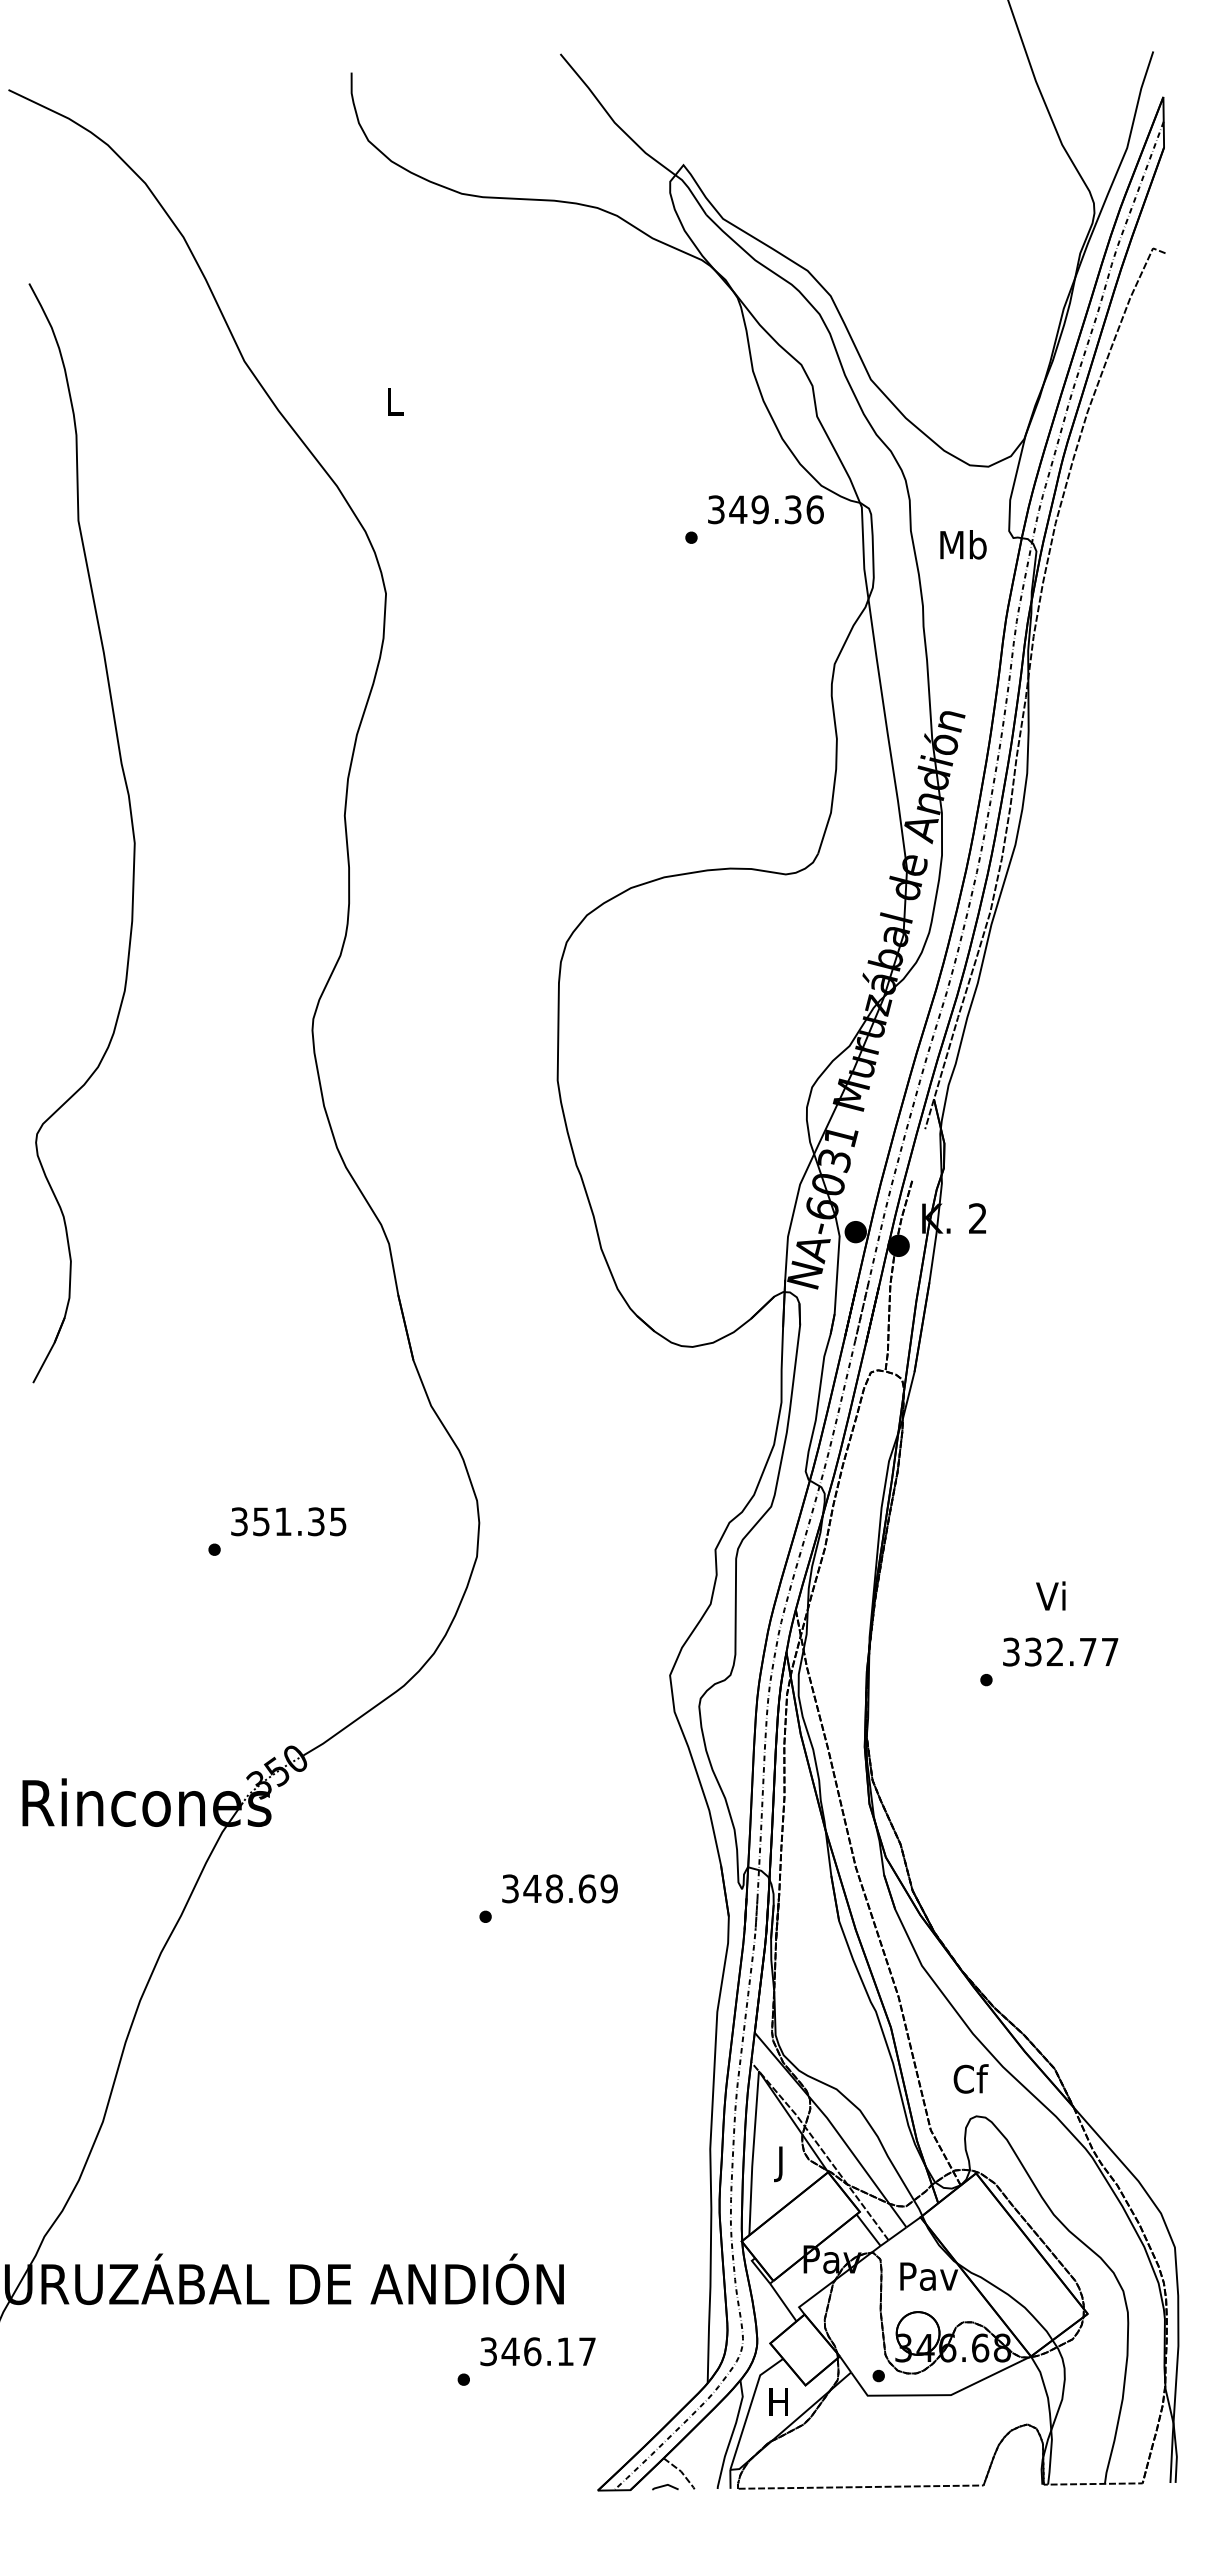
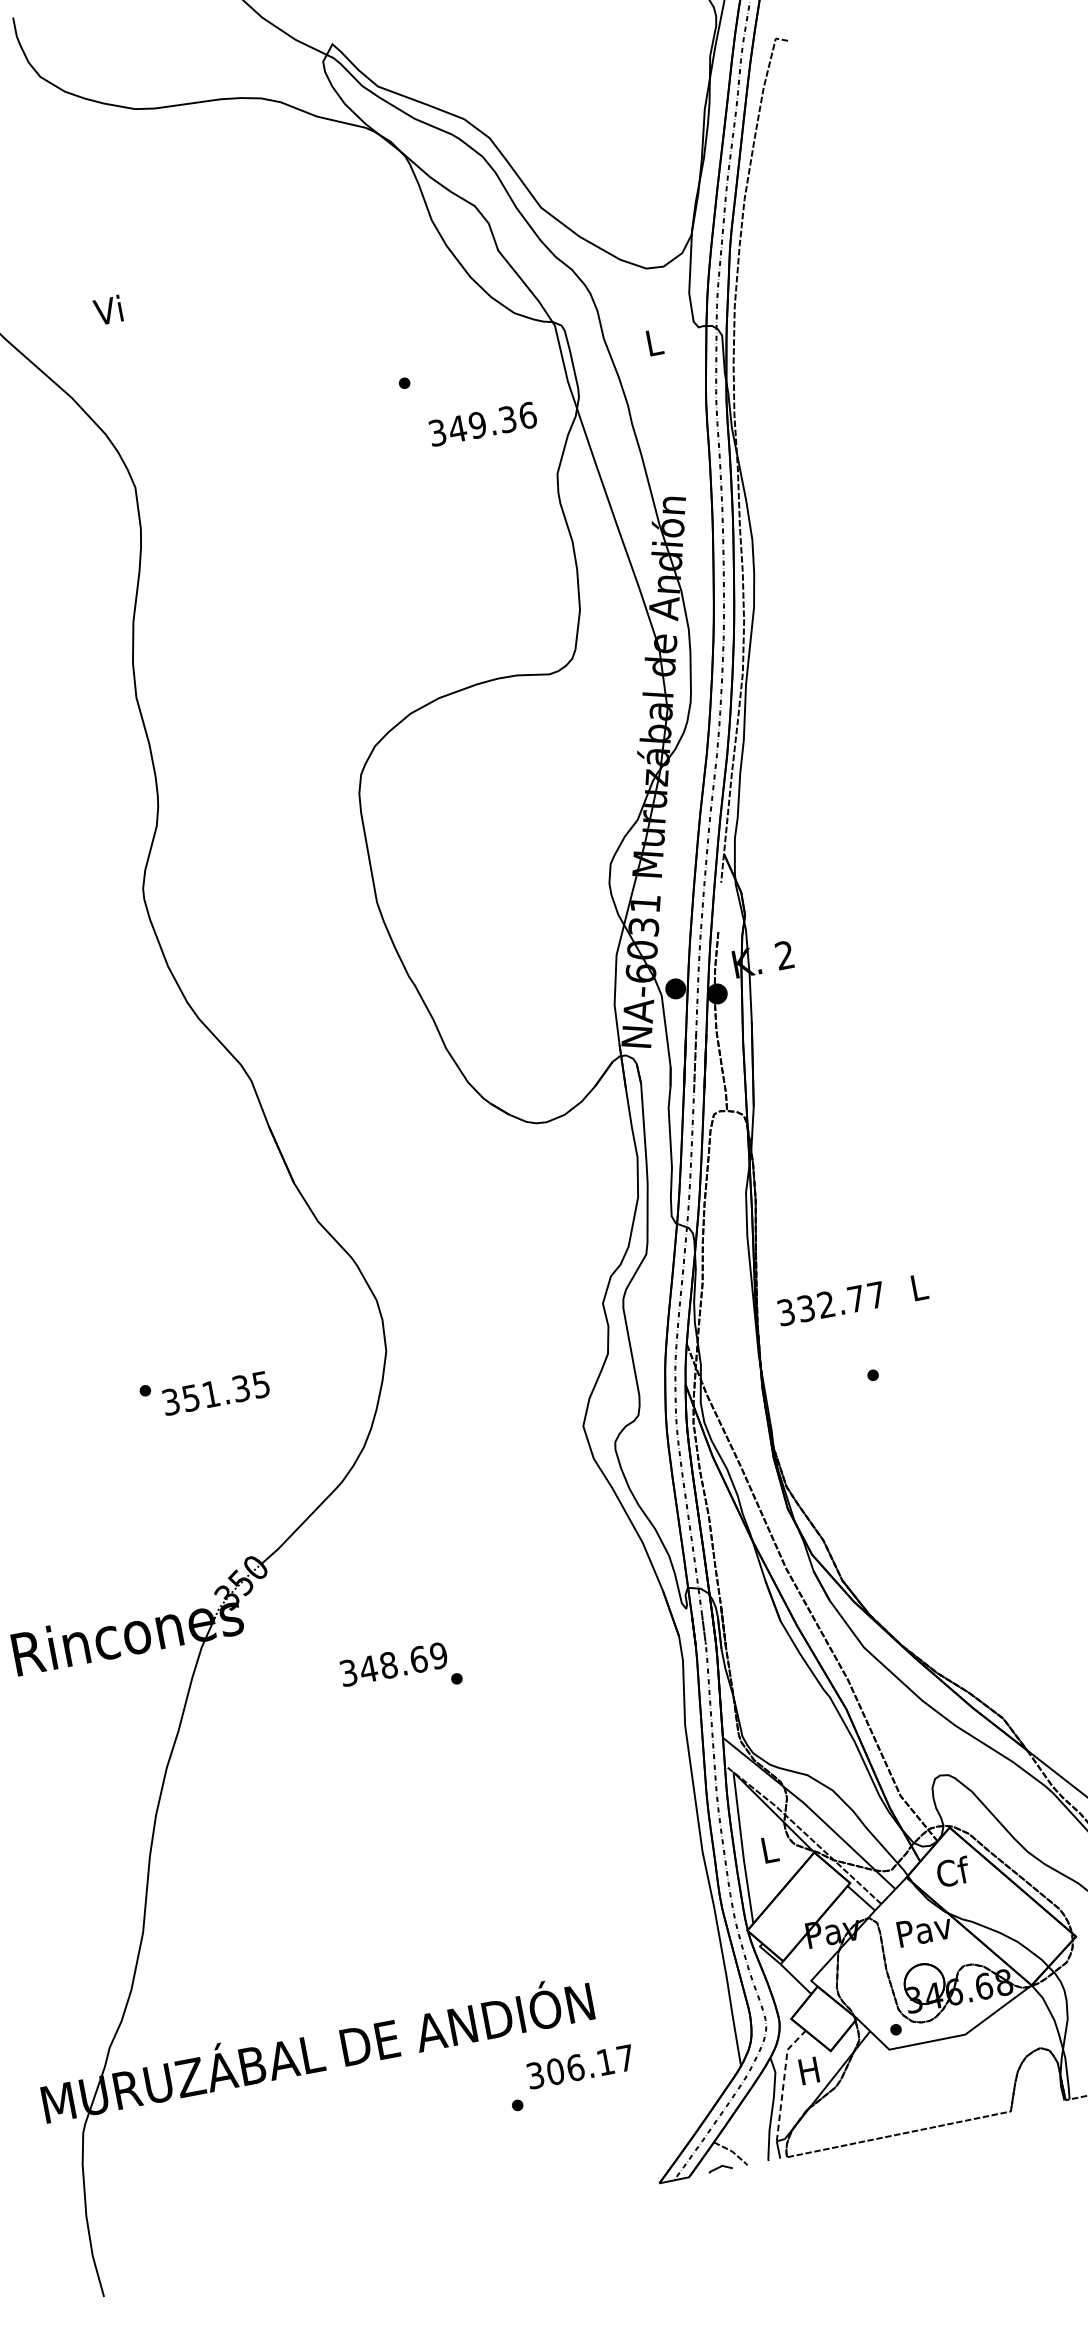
text: (392, 400) -> (107, 309), L -> Vi
text: (765, 509) -> (482, 424), moved
text: (963, 544) -> (654, 342), Mb -> L
text: (288, 1521) -> (215, 1393), moved
text: (1050, 1595) -> (916, 1286), Vi -> L
text: (1060, 1651) -> (831, 1303), moved
text: (559, 1888) -> (393, 1664), moved
text: (970, 2078) -> (952, 1871), moved
text: (781, 2164) -> (770, 1853), J -> L
text: (510, 2351) -> (555, 2071), 346.17 -> 306.17
line: (749, 2408) -> (783, 2081), solid -> dashed

